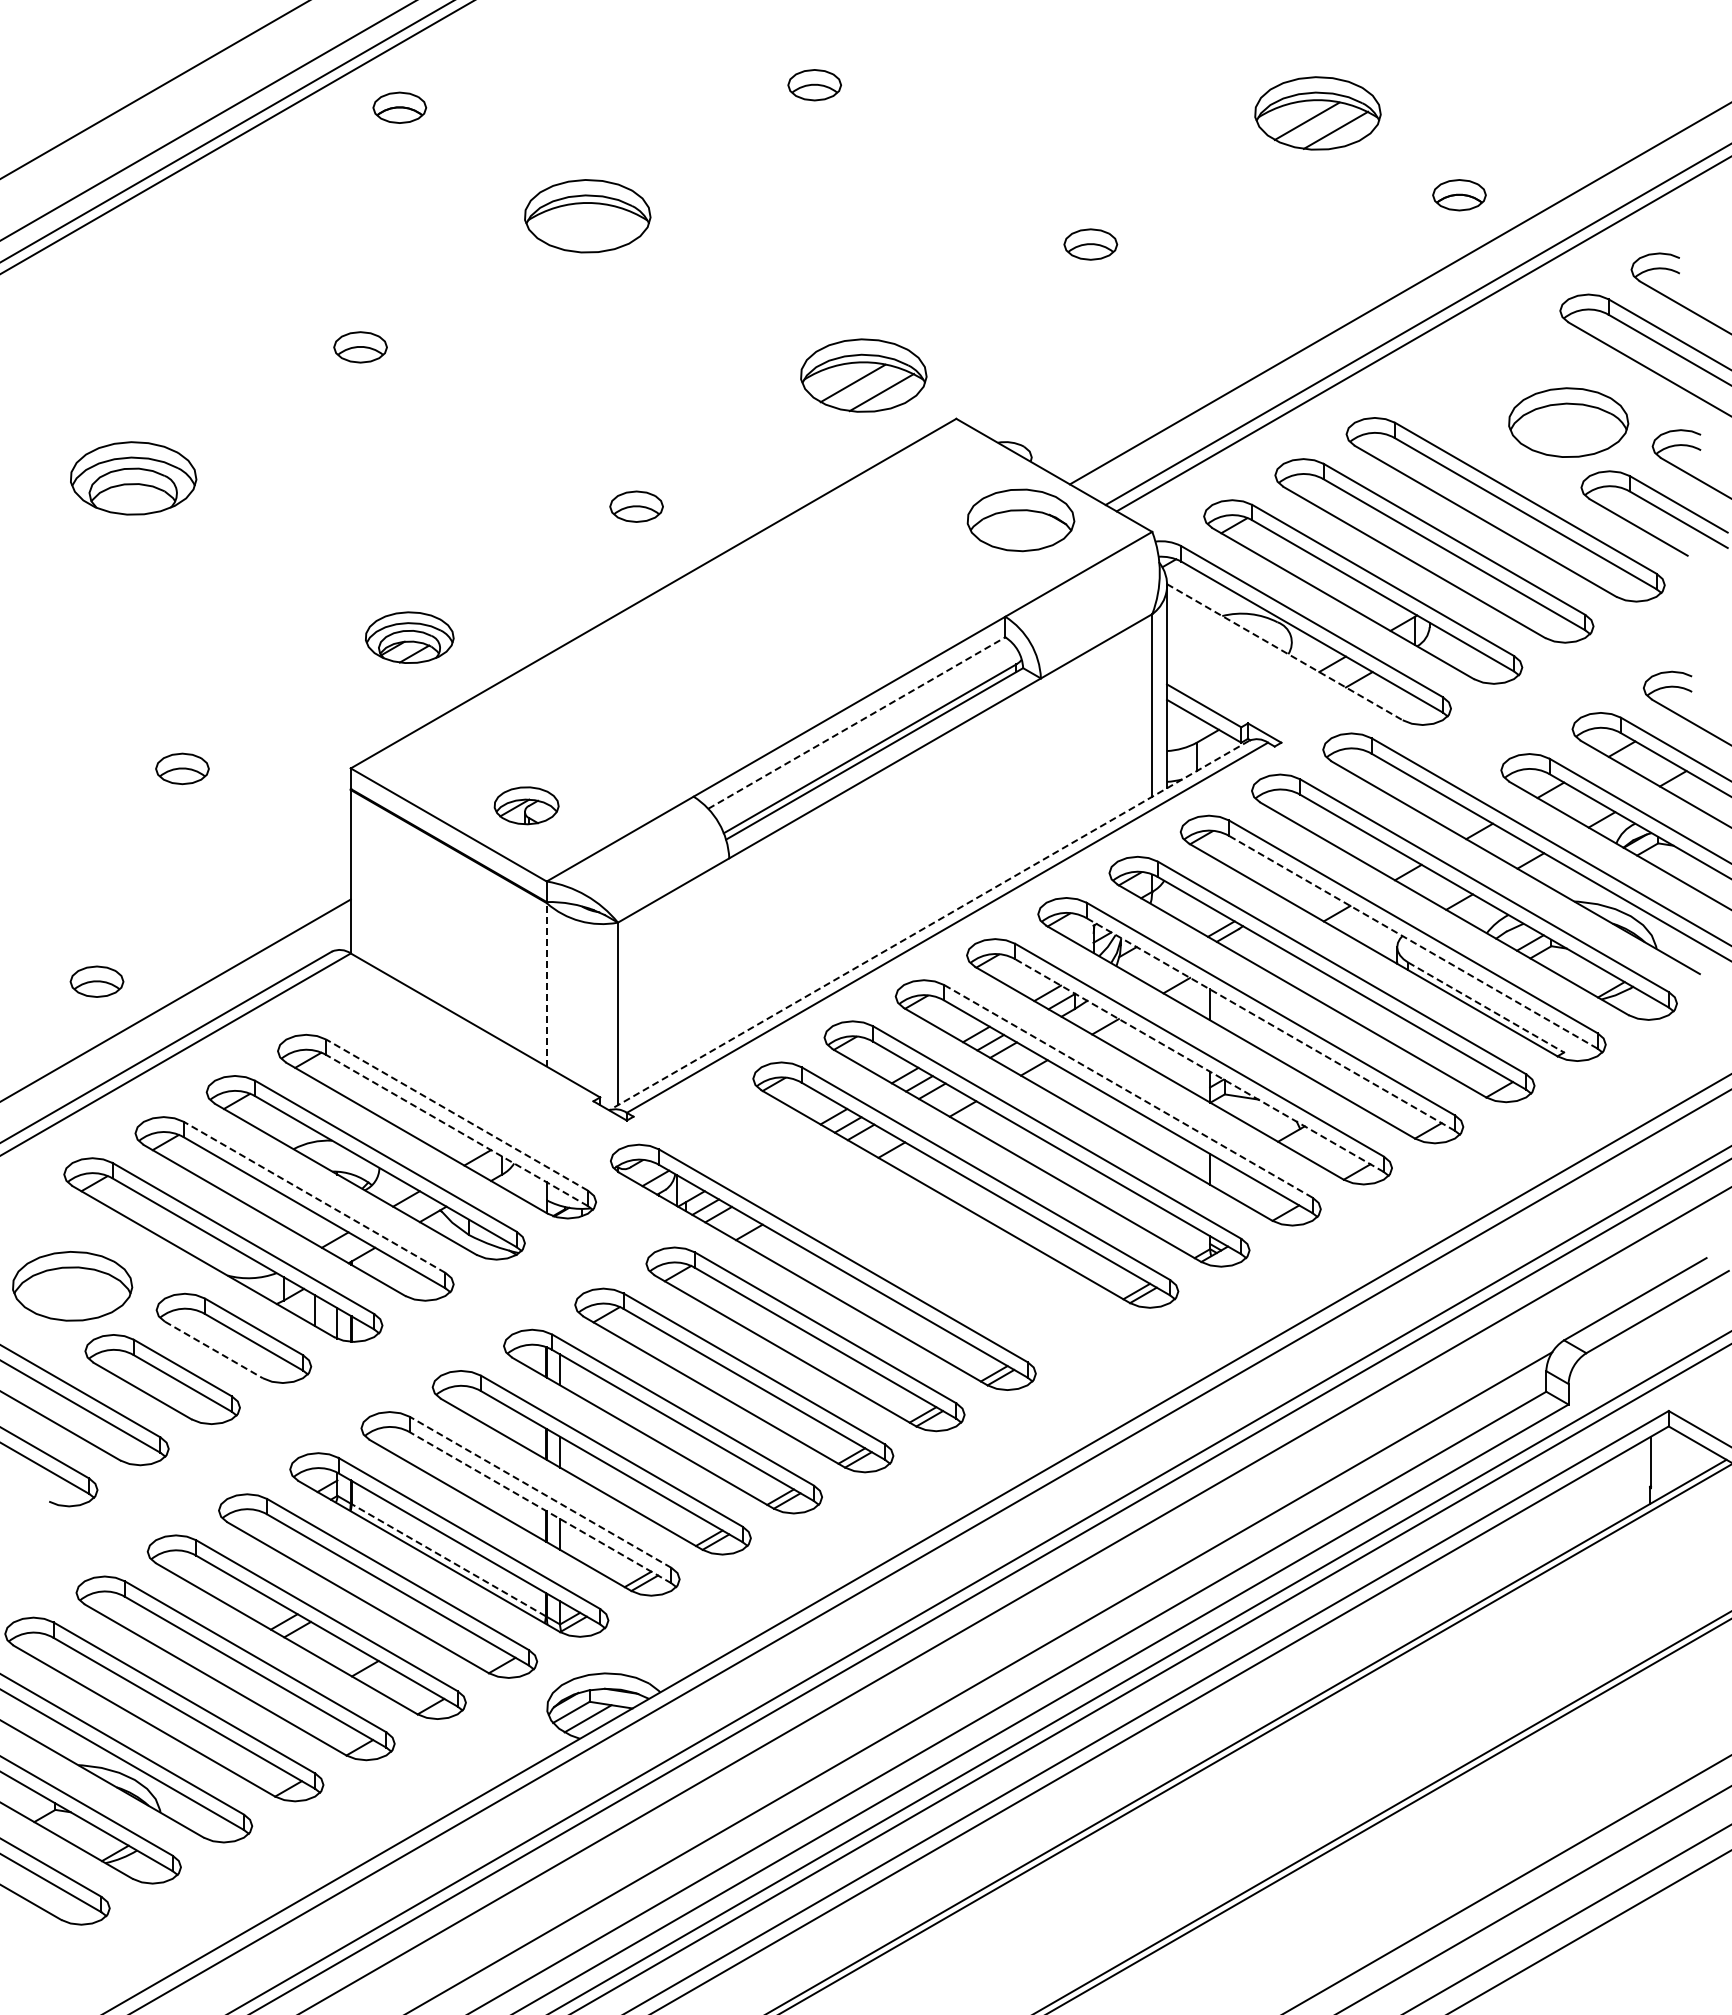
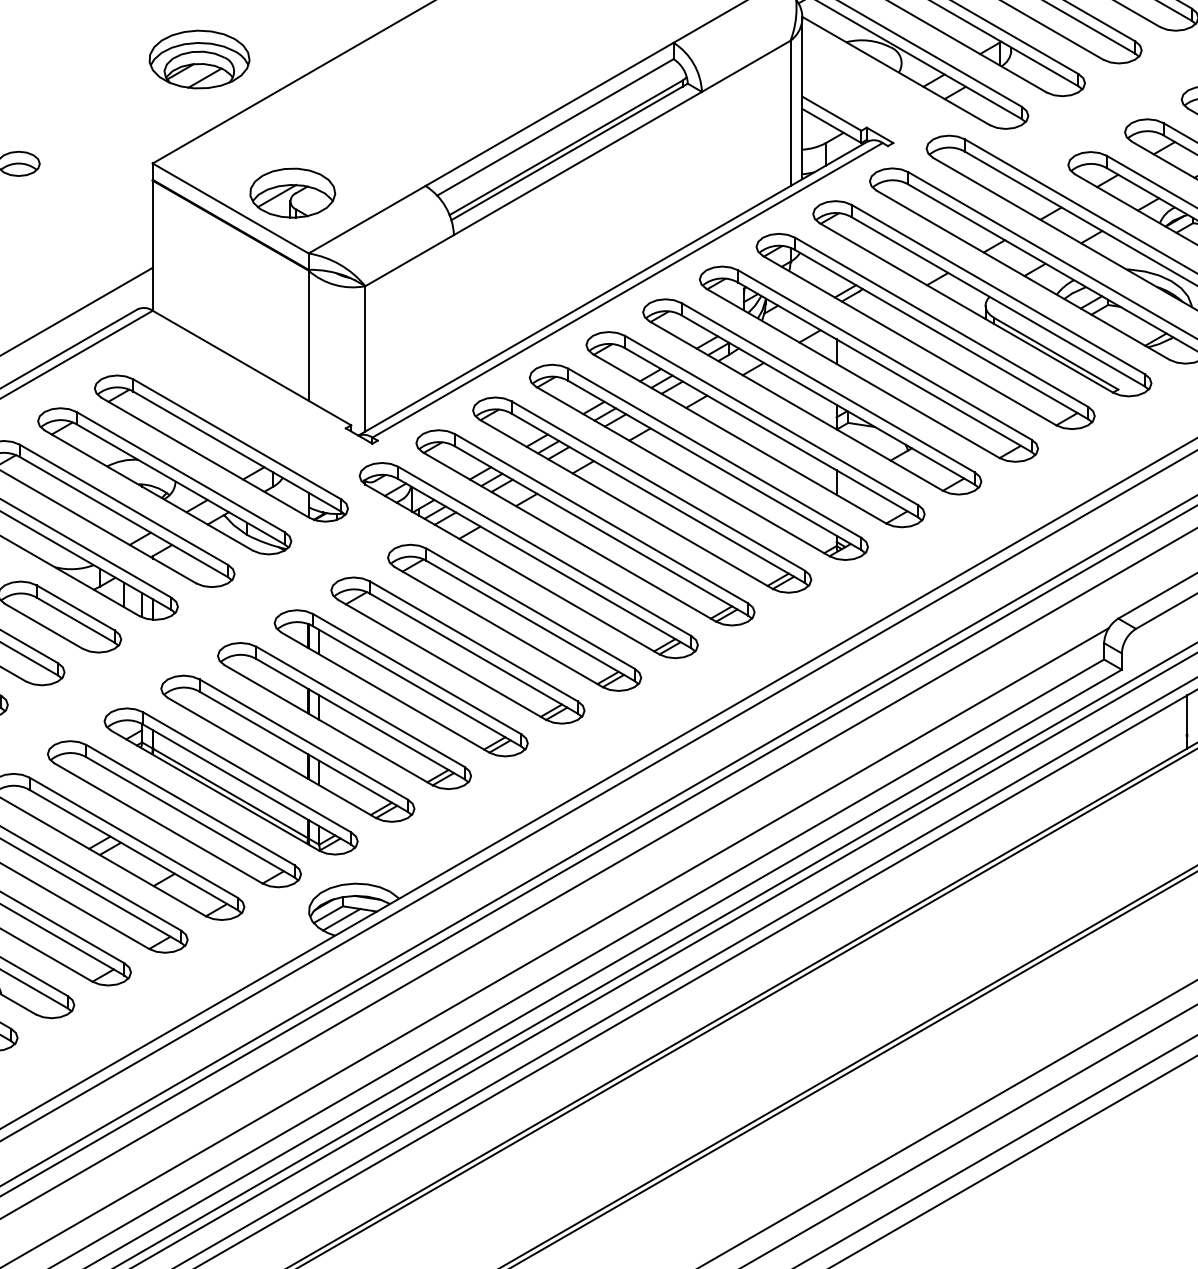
part: (409, 637) -> (199, 59), size x1.43
line: (1285, 652) -> (896, 71), dashed -> solid
line: (857, 722) -> (555, 126), dashed -> solid
part: (526, 805) -> (292, 193), size x1.67
line: (929, 925) -> (613, 288), dashed -> solid
line: (1413, 942) -> (998, 302), dashed -> solid
line: (546, 984) -> (308, 335), dashed -> solid
line: (1486, 1007) -> (1056, 353), dashed -> solid
line: (1270, 1024) -> (884, 367), dashed -> solid
line: (1199, 1065) -> (828, 399), dashed -> solid
line: (1128, 1091) -> (771, 420), dashed -> solid
line: (456, 1114) -> (236, 438), dashed -> solid
line: (456, 1130) -> (236, 451), dashed -> solid
line: (314, 1197) -> (123, 504), dashed -> solid
part: (894, 1225) -> (585, 527), added
line: (213, 1349) -> (43, 625), dashed -> solid
line: (540, 1492) -> (303, 739), dashed -> solid
line: (540, 1507) -> (303, 751), dashed -> solid
line: (448, 1559) -> (230, 793), dashed -> solid

